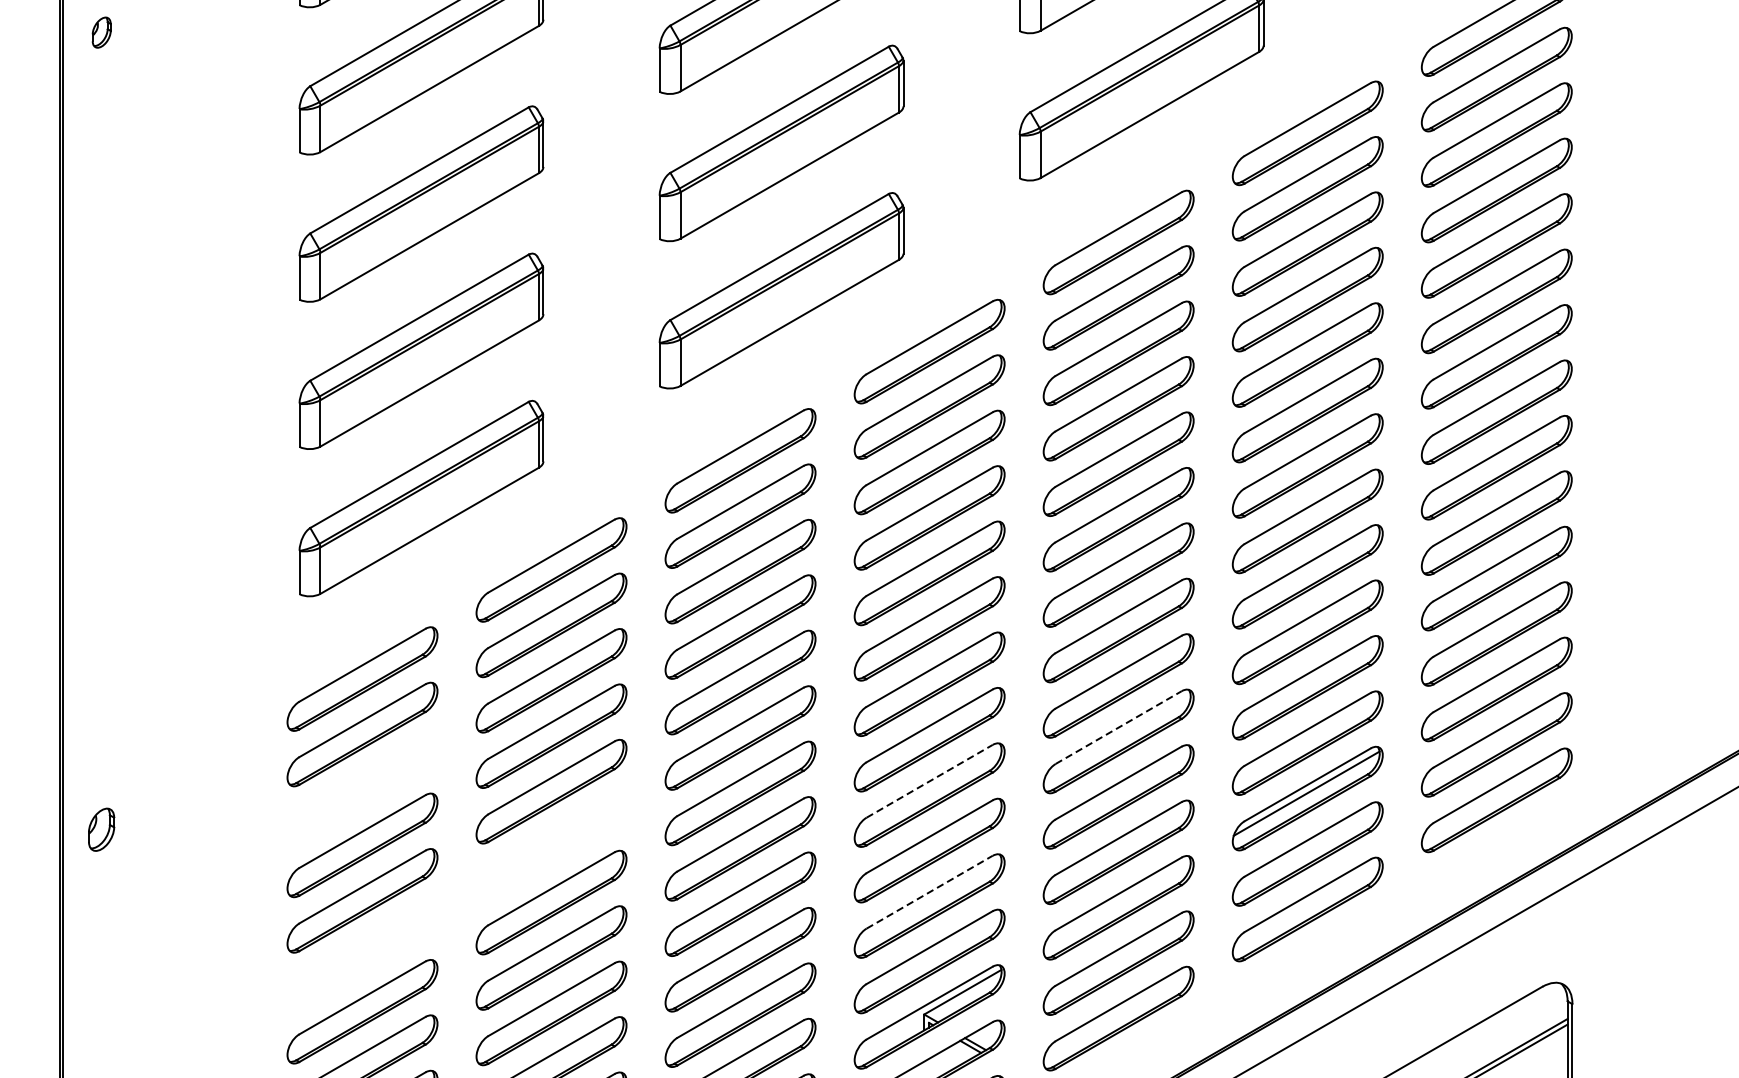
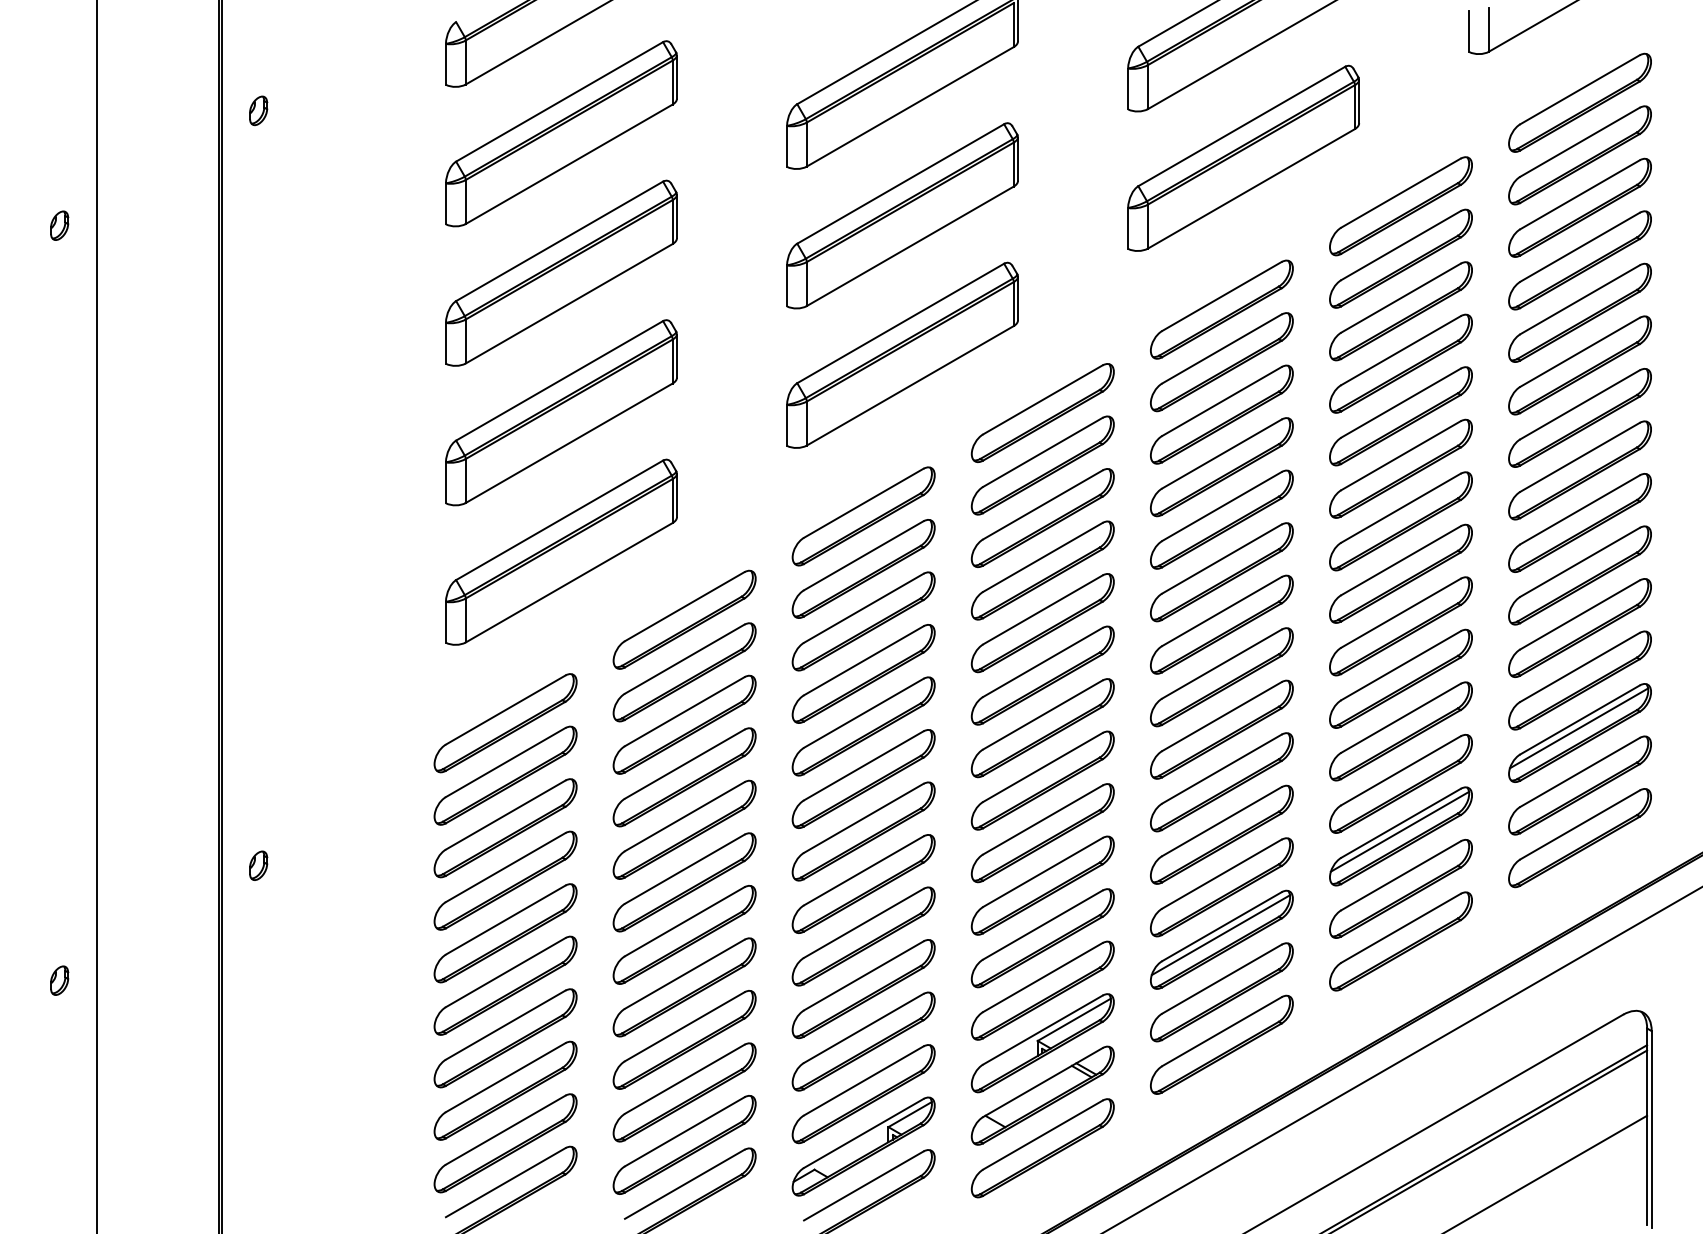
line: (1495, 684) -> (1578, 728), added
line: (1118, 727) -> (1221, 769), dashed -> solid
line: (929, 781) -> (1042, 820), dashed -> solid
part: (362, 790) -> (505, 828), added
part: (101, 829) -> (258, 865), size x0.71
part: (551, 847) -> (684, 882), added
line: (929, 892) -> (1042, 925), dashed -> solid
line: (1117, 903) -> (1220, 935), added
part: (362, 955) -> (505, 985), added

